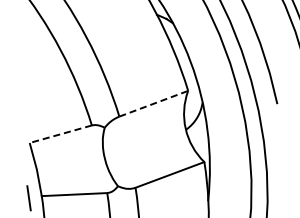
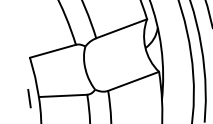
line: (153, 103) -> (121, 28), dashed -> solid
line: (60, 134) -> (52, 51), dashed -> solid

